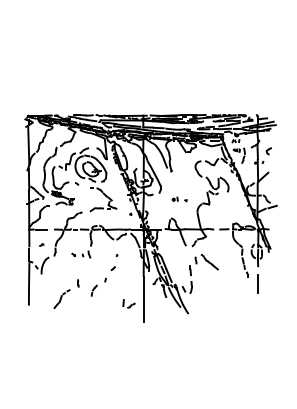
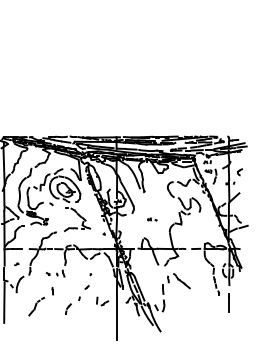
part: (179, 199) -> (152, 219), size x0.62
part: (66, 294) -> (41, 302), moved
part: (128, 303) -> (102, 301), moved

